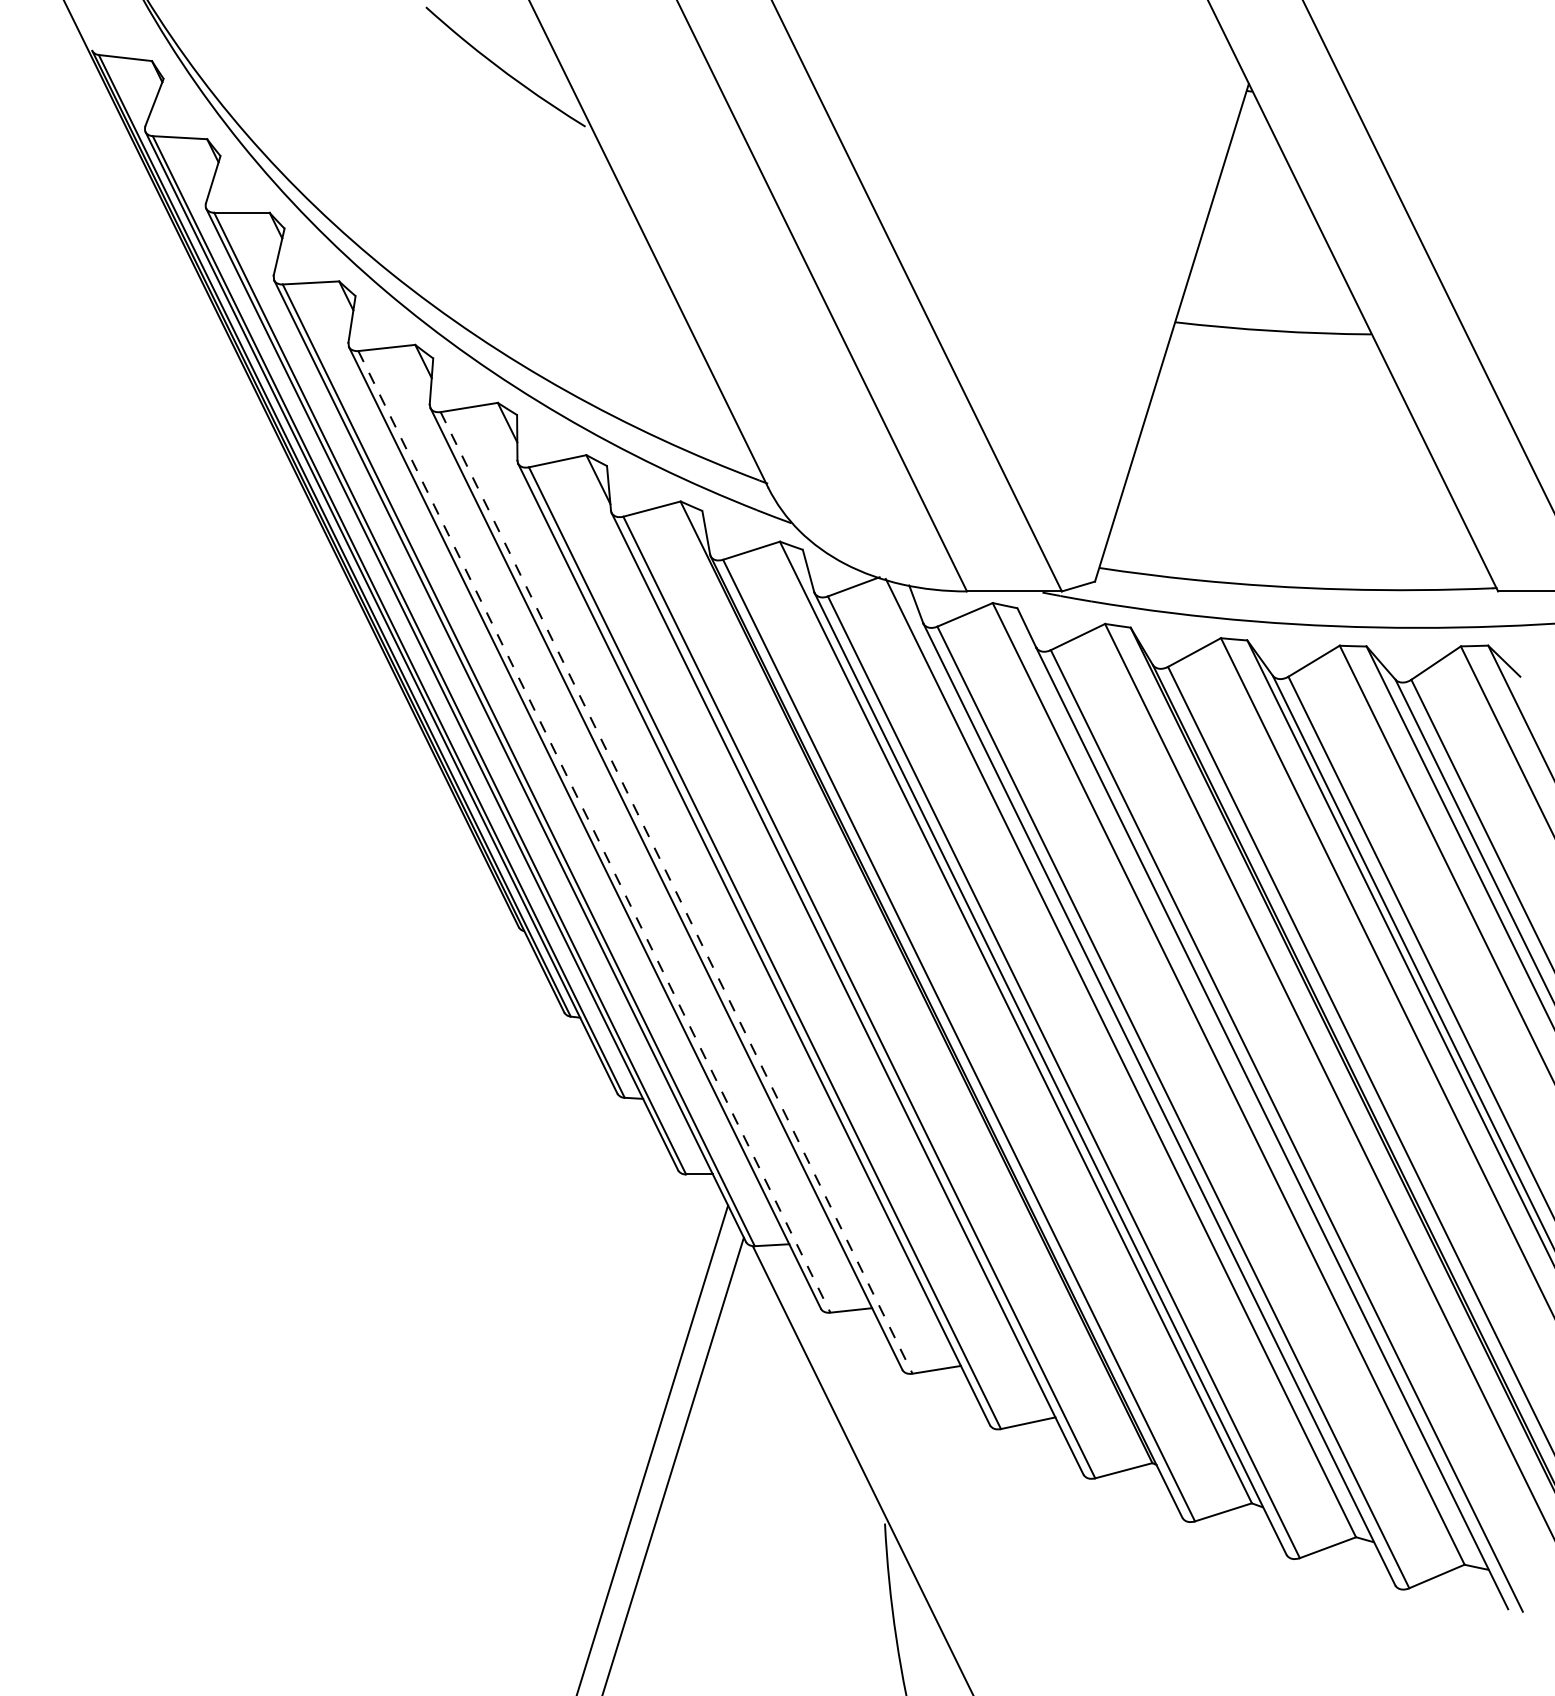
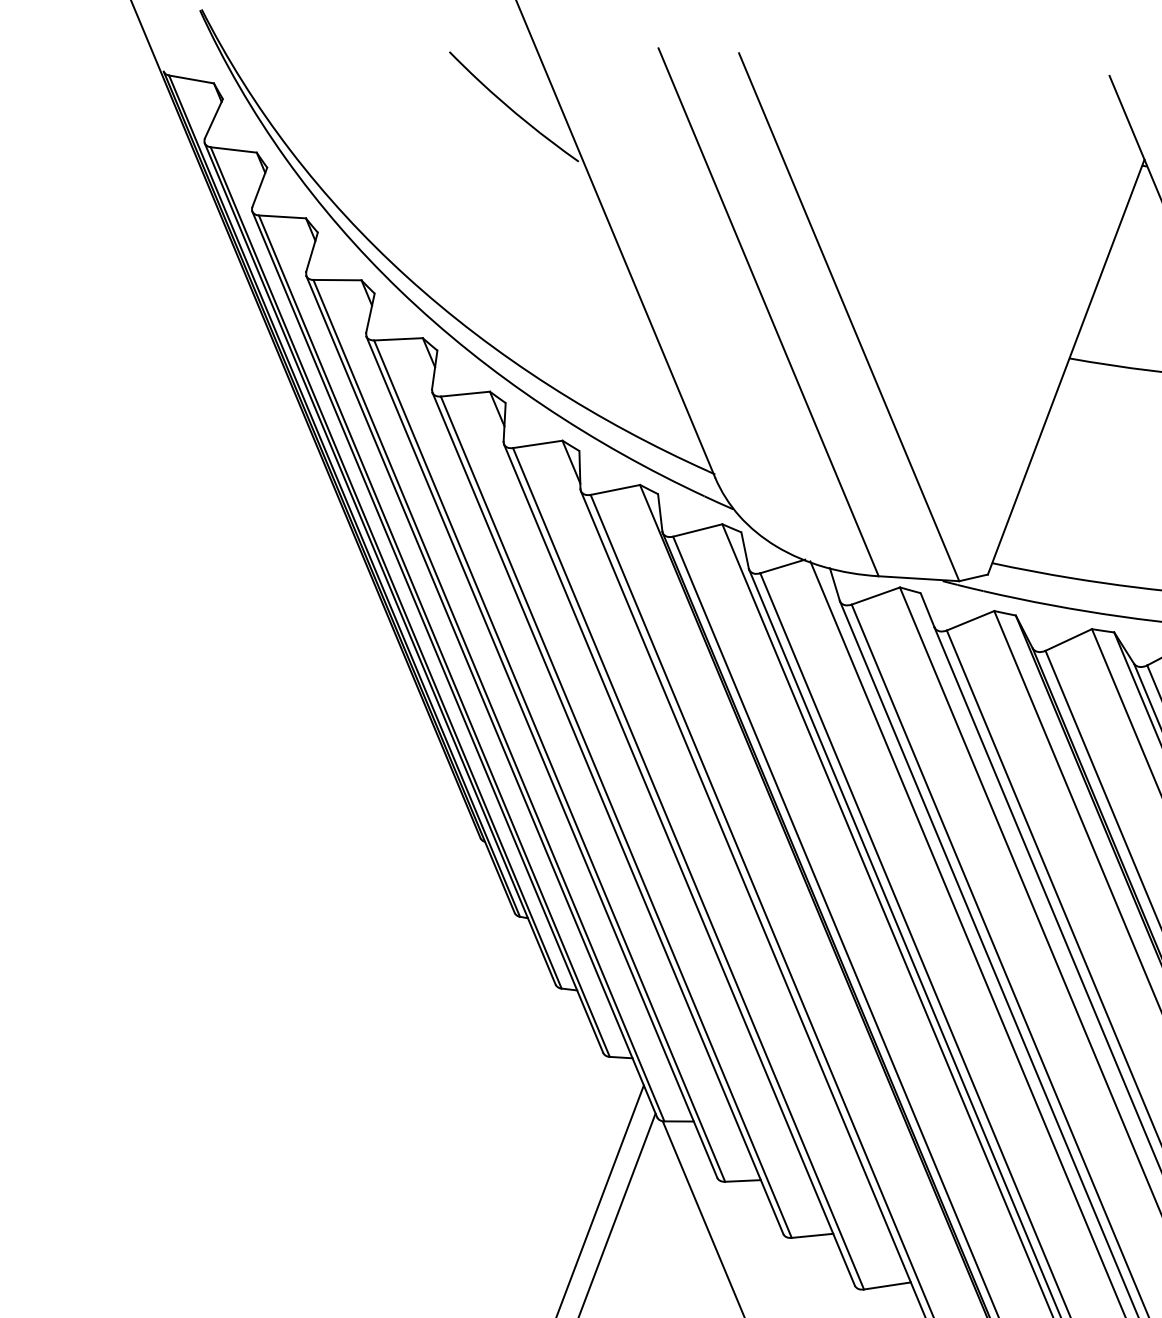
line: (594, 831) -> (549, 760), dashed -> solid
line: (676, 892) -> (616, 816), dashed -> solid

